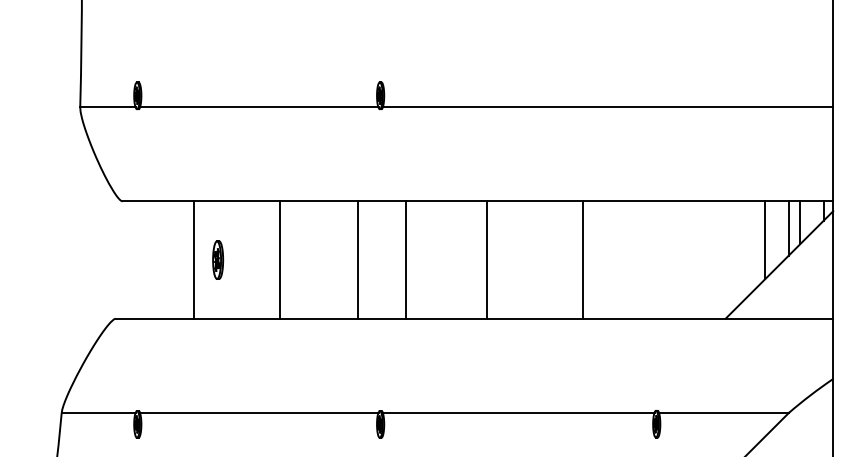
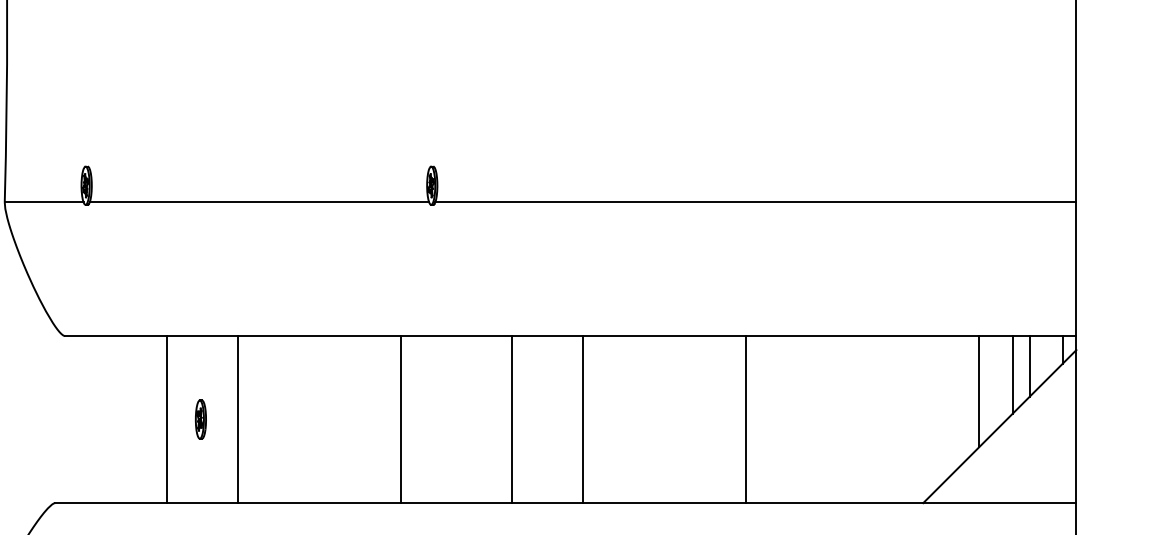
part: (217, 259) -> (200, 418), size x0.71
line: (279, 259) -> (237, 418), moved
line: (405, 259) -> (511, 418), moved
line: (583, 259) -> (746, 418), moved

